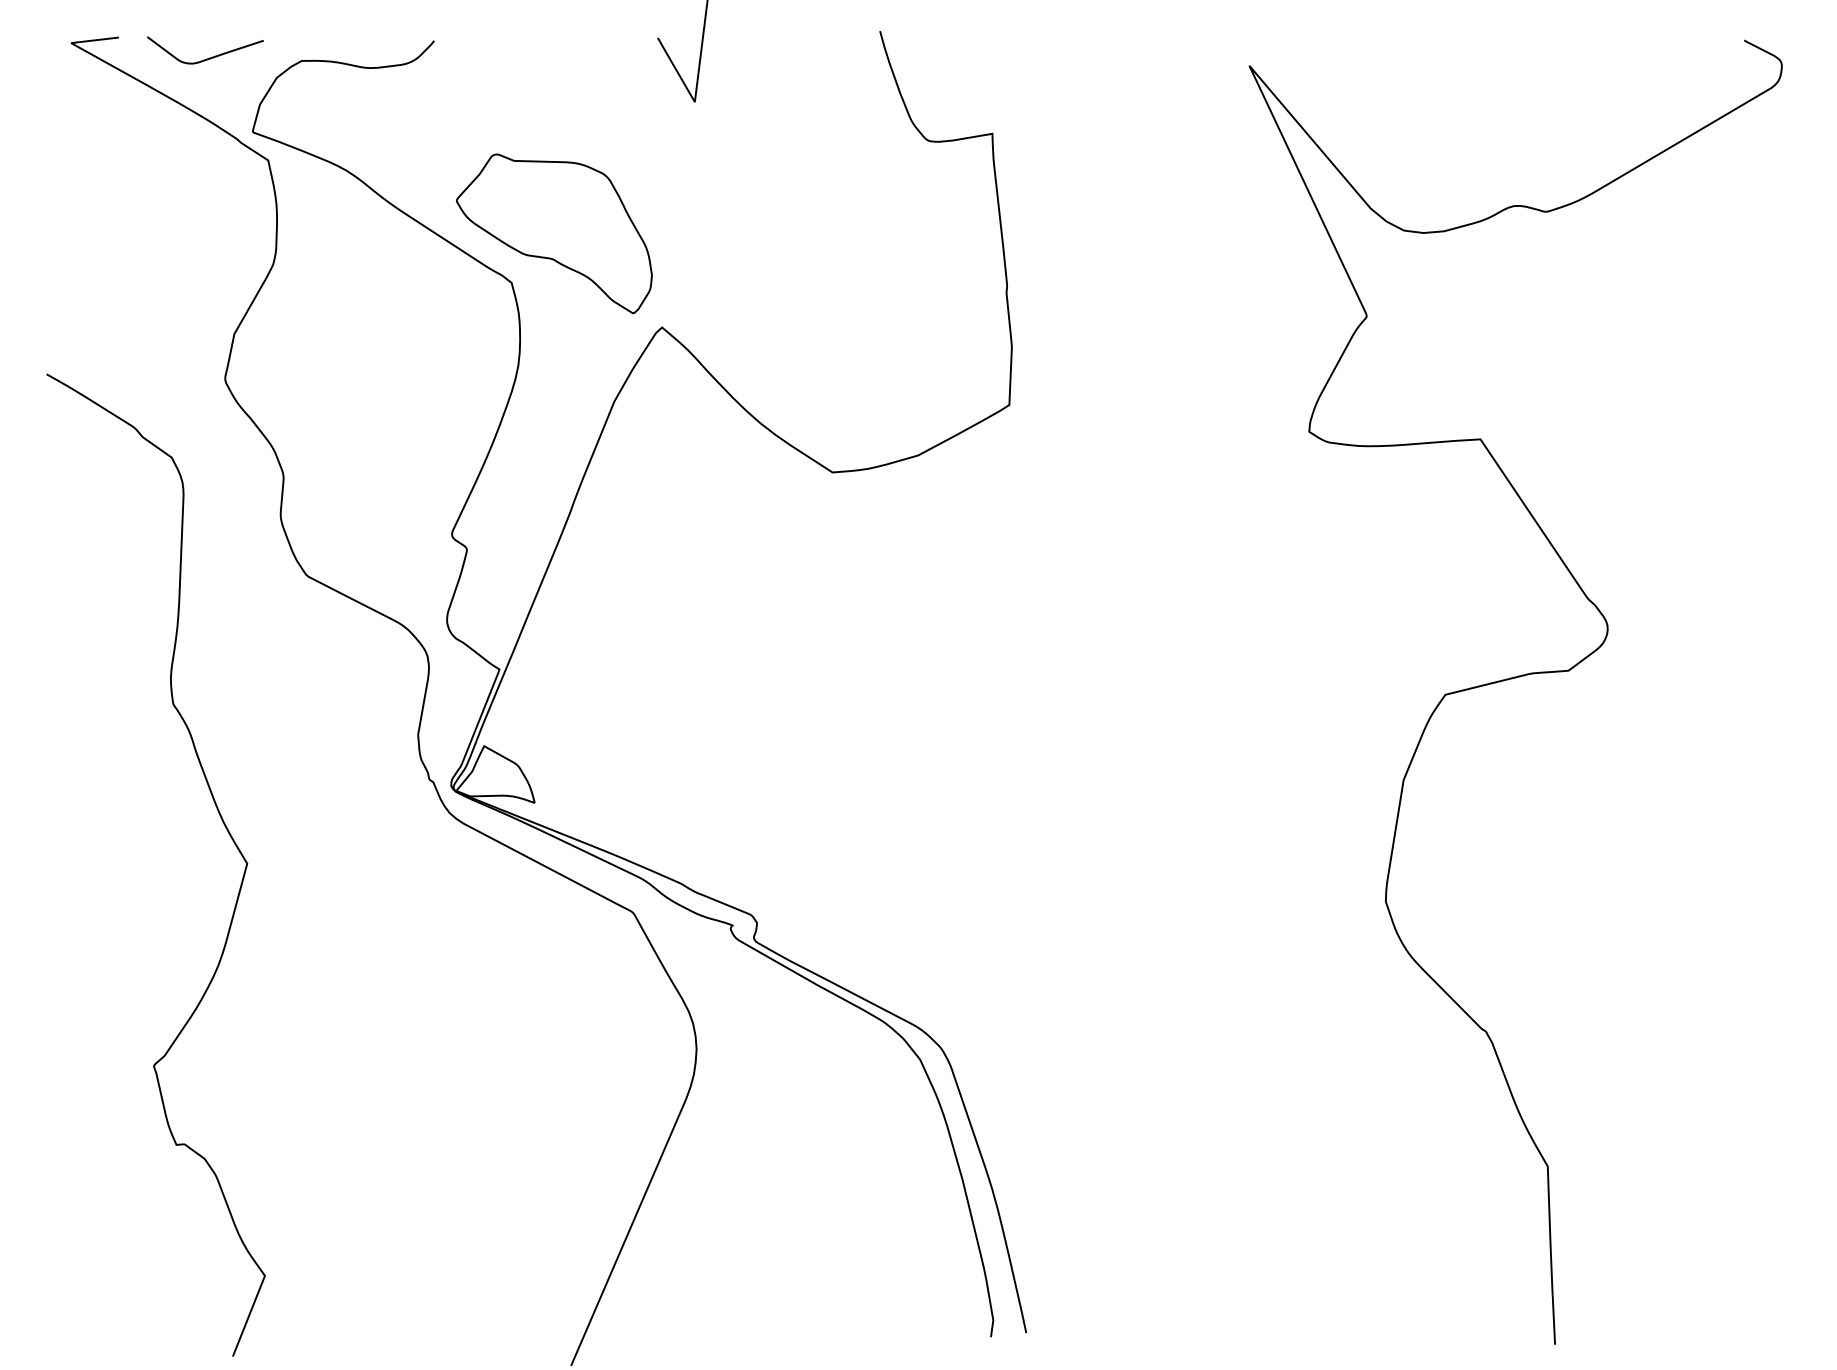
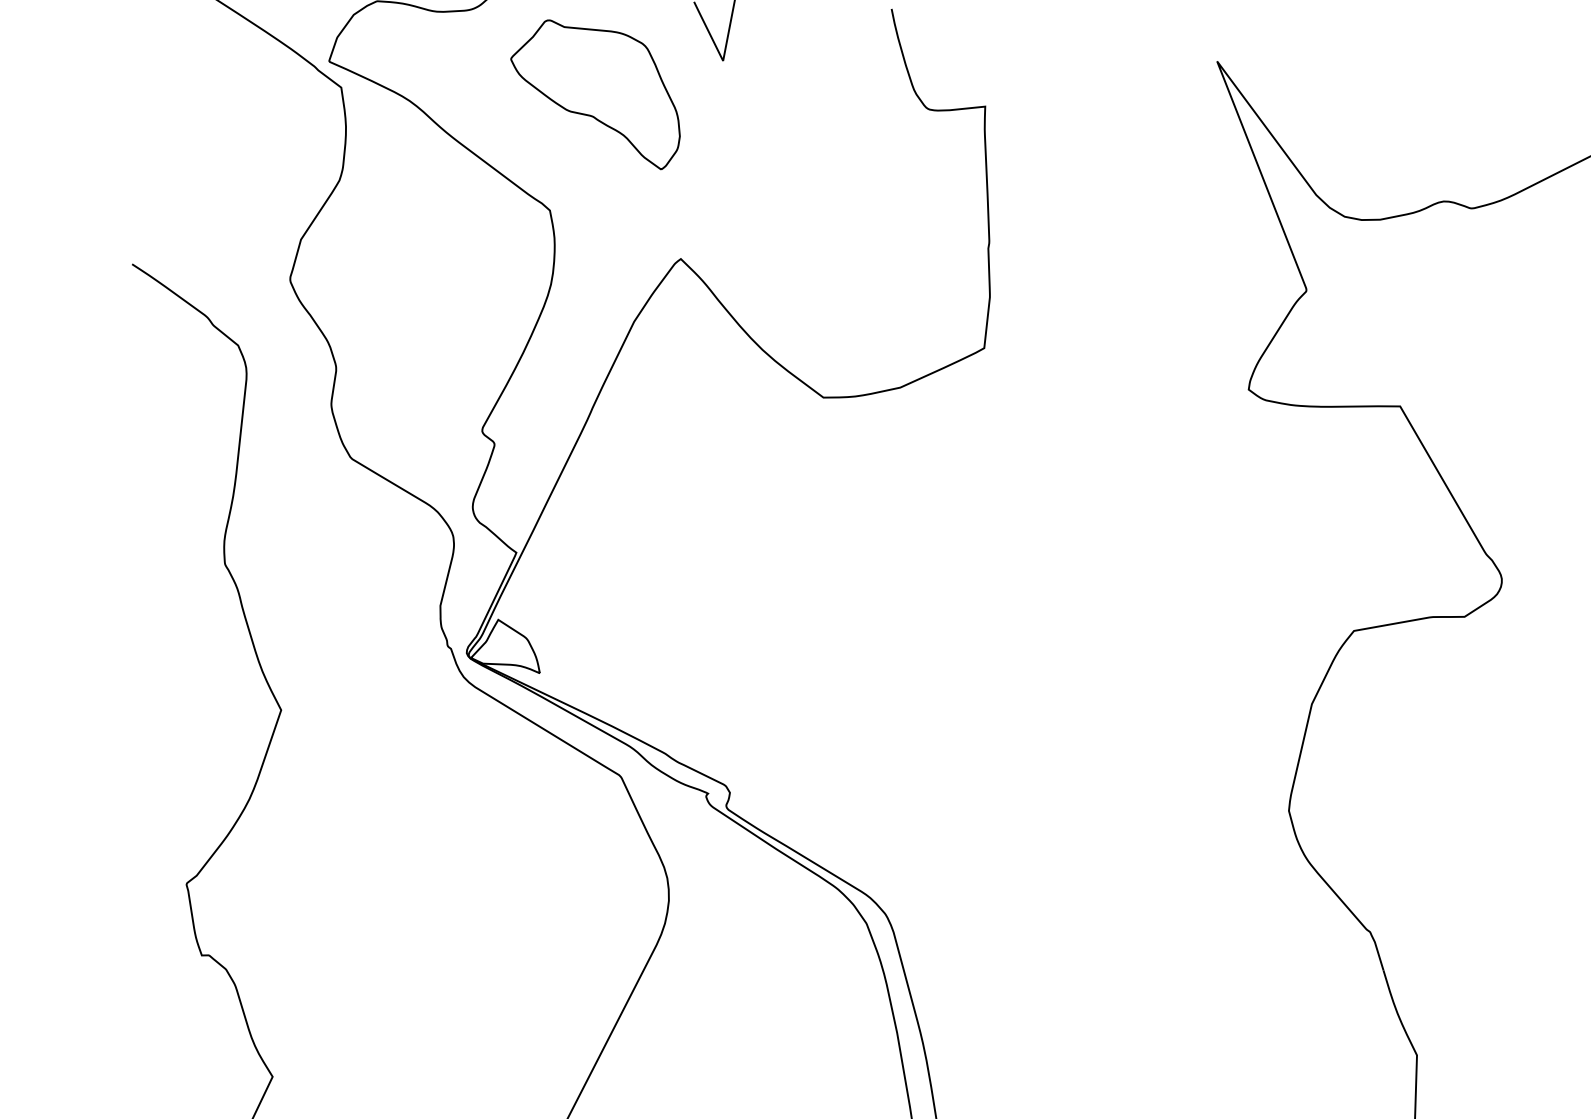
part: (554, 233) -> (595, 93), moved

